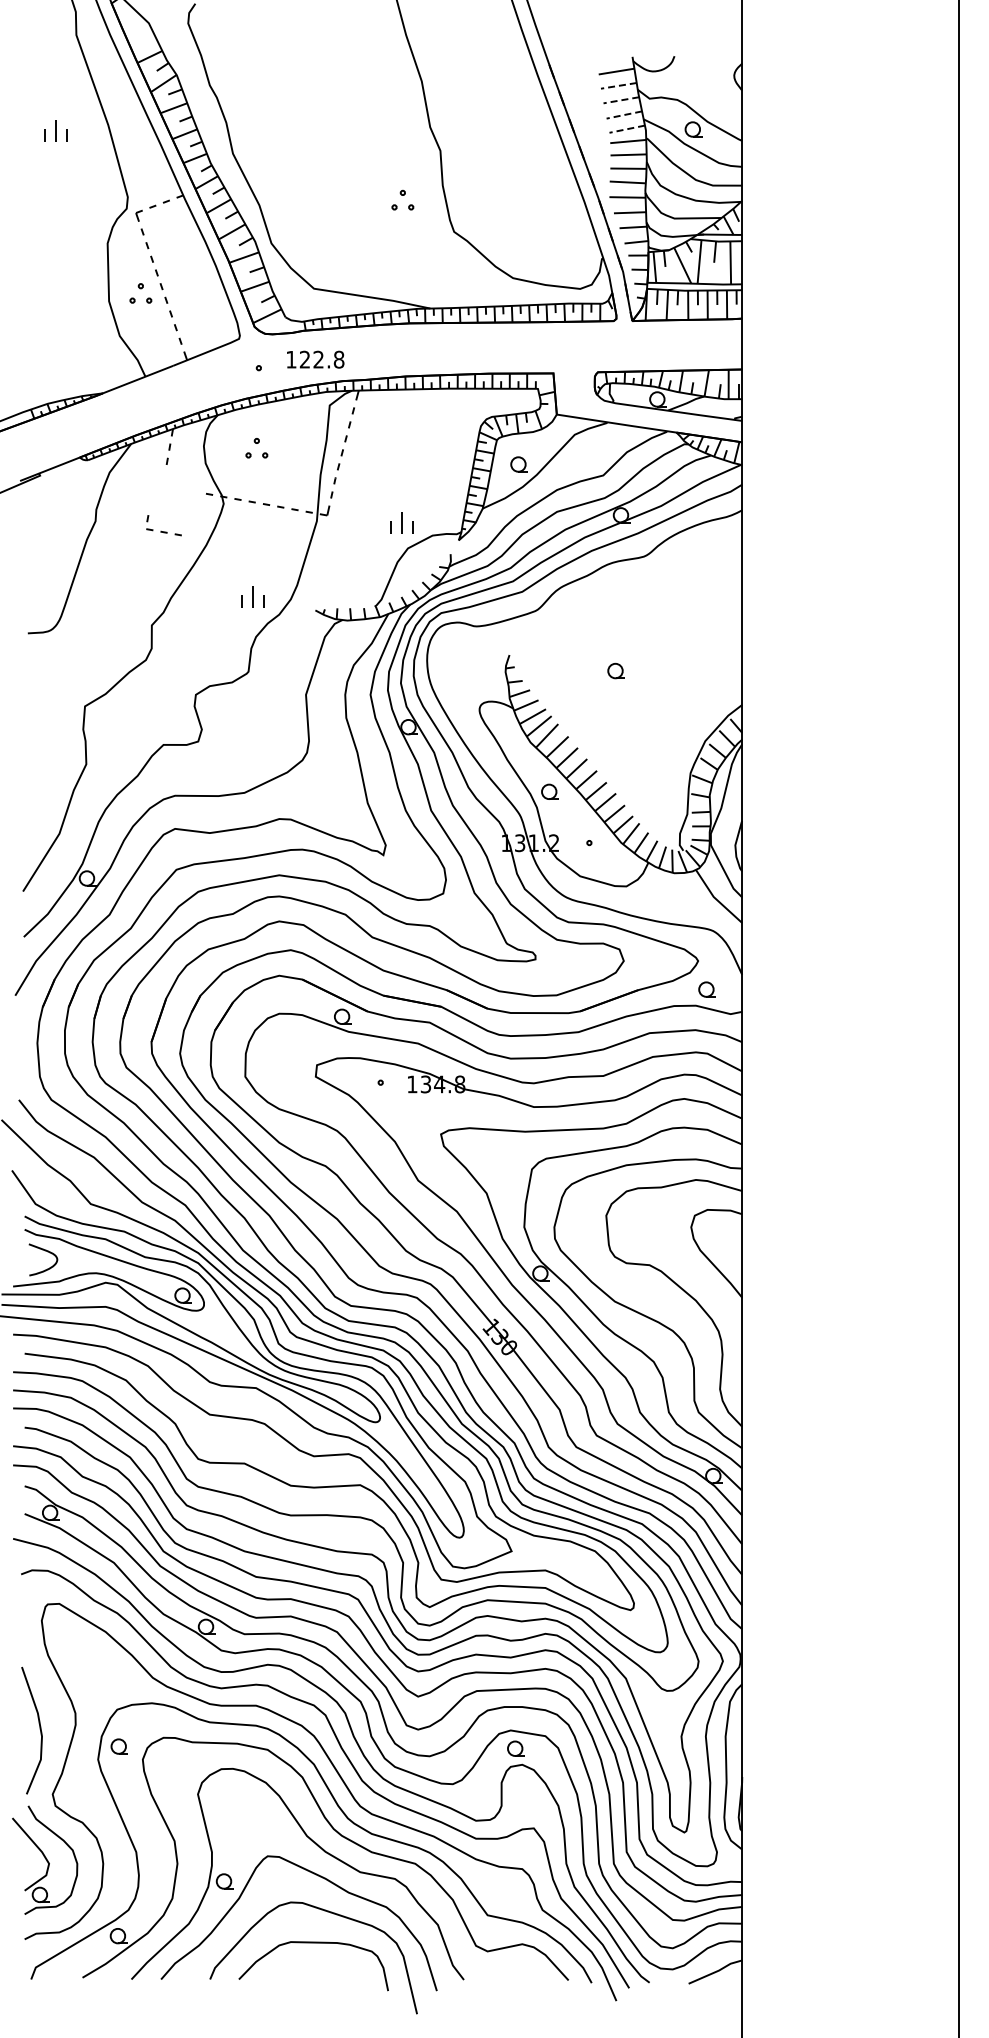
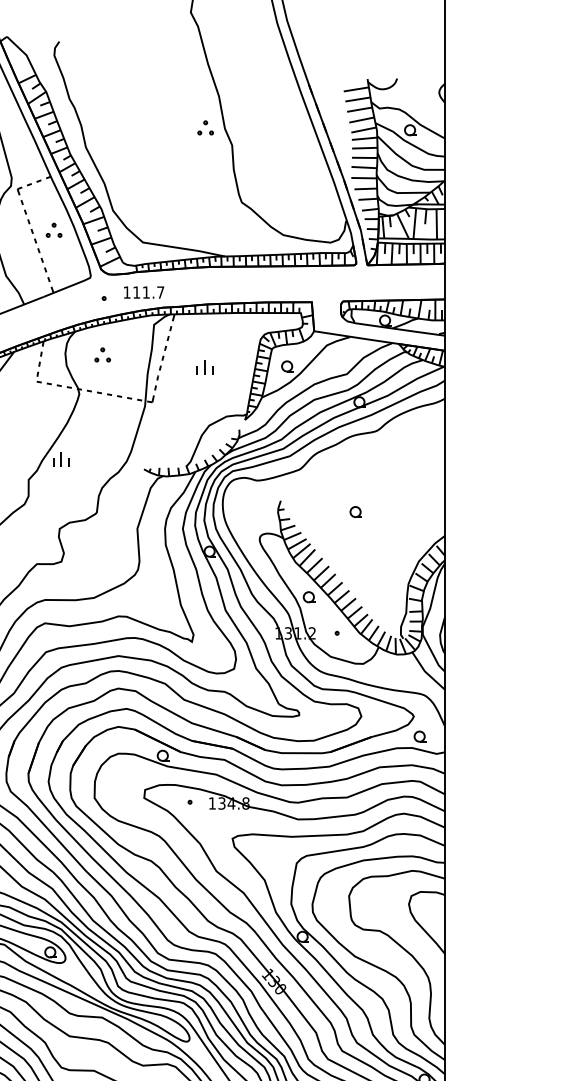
line: (618, 85) -> (357, 99), dashed -> solid
line: (620, 100) -> (359, 109), dashed -> solid
line: (623, 115) -> (361, 120), dashed -> solid
line: (626, 129) -> (363, 130), dashed -> solid
part: (402, 199) -> (205, 127), moved
part: (140, 293) -> (53, 230), moved
text: (321, 359) -> (148, 292), 122.8 -> 111.7
part: (401, 522) -> (204, 367), moved
part: (163, 525) -> (48, 379), moved
part: (252, 596) -> (60, 459), moved

